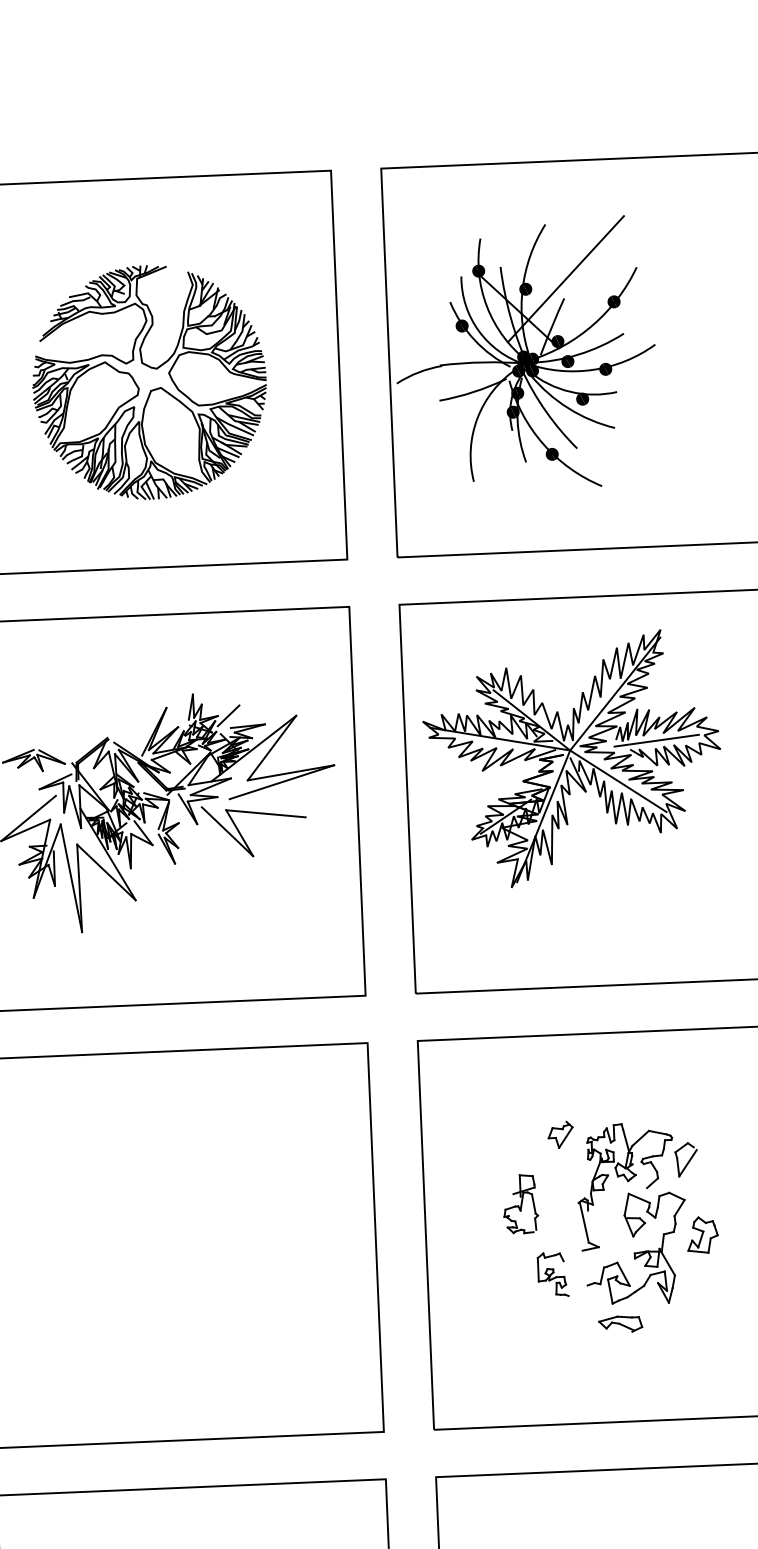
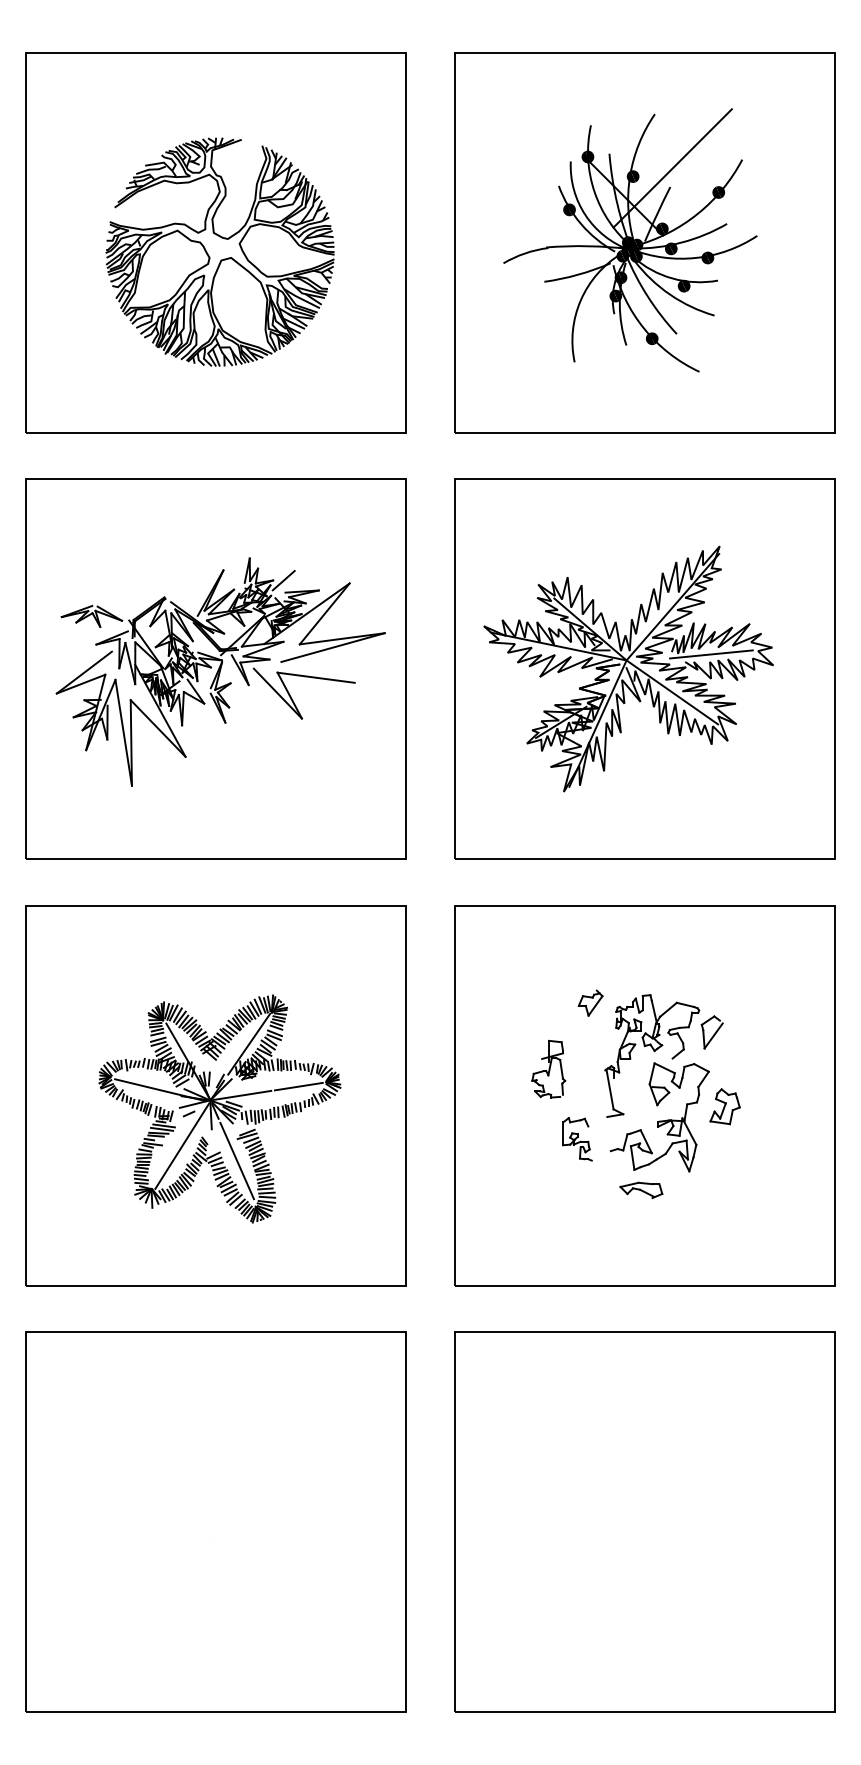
part: (525, 354) -> (630, 240), moved
part: (572, 758) -> (628, 668), moved
part: (185, 1258) -> (219, 1108), added

